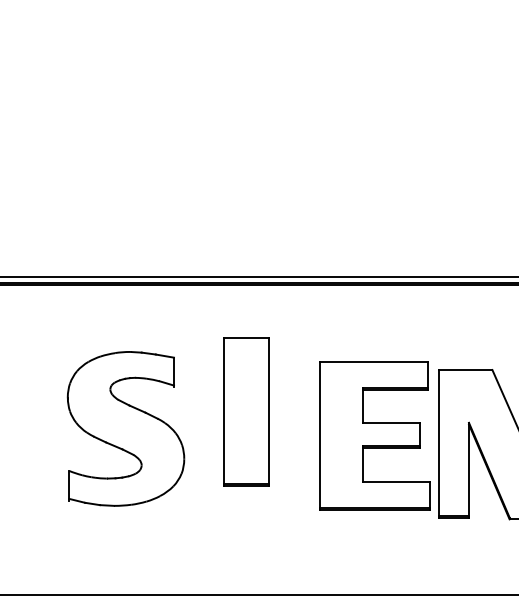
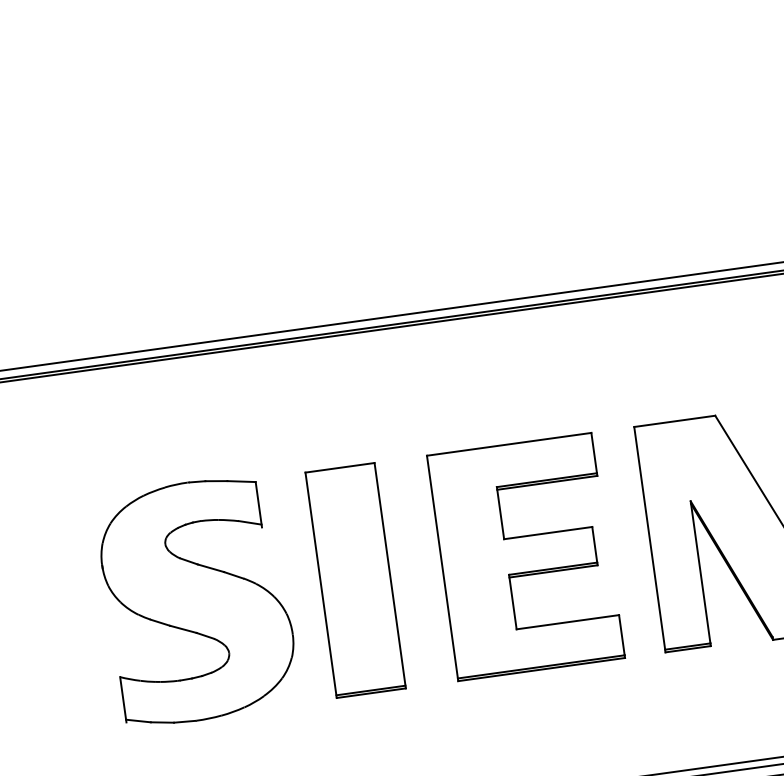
part: (246, 411) -> (355, 579), moved
part: (125, 428) -> (196, 600), moved
part: (374, 435) -> (524, 556), moved

